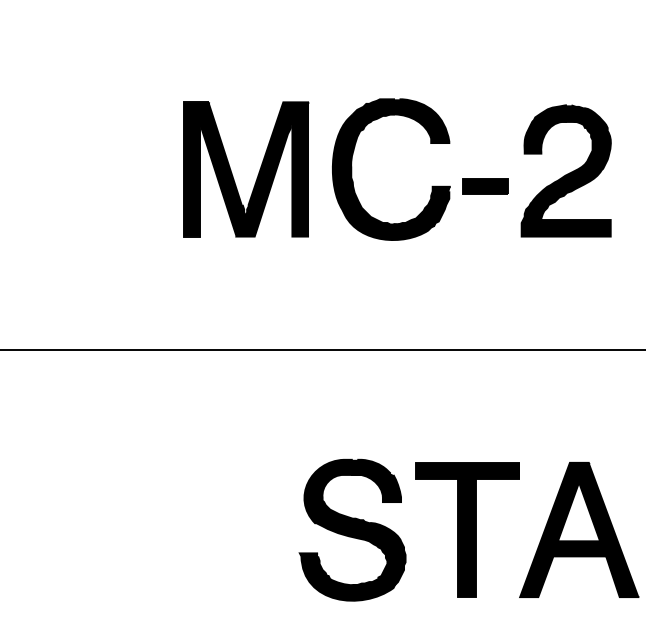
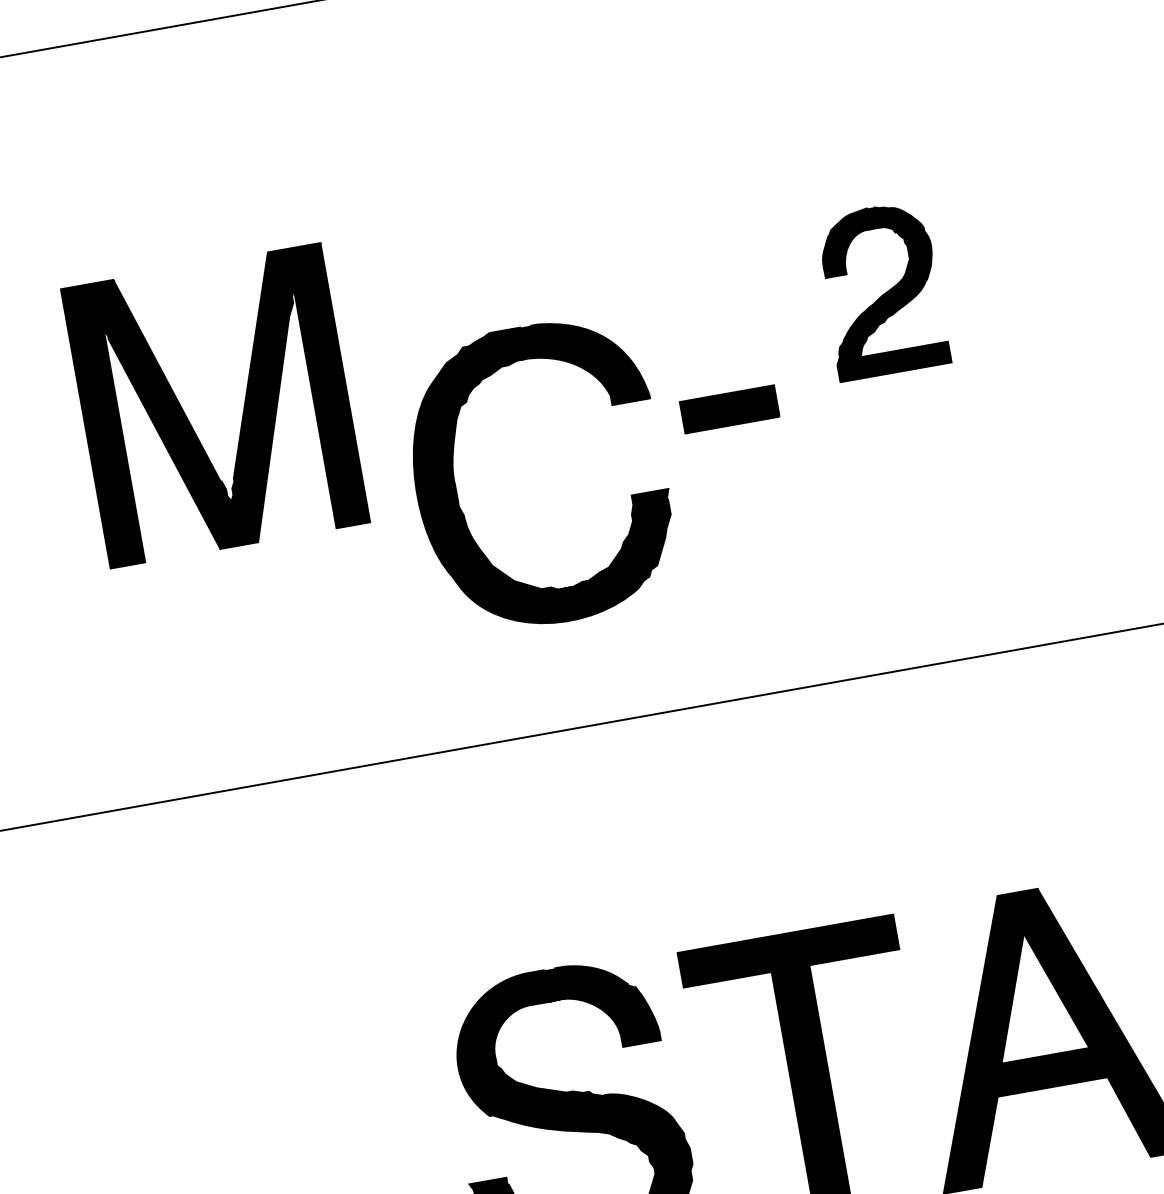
part: (352, 169) -> (458, 489), moved
part: (565, 170) -> (880, 289), size x0.6
part: (485, 186) -> (729, 408), moved

